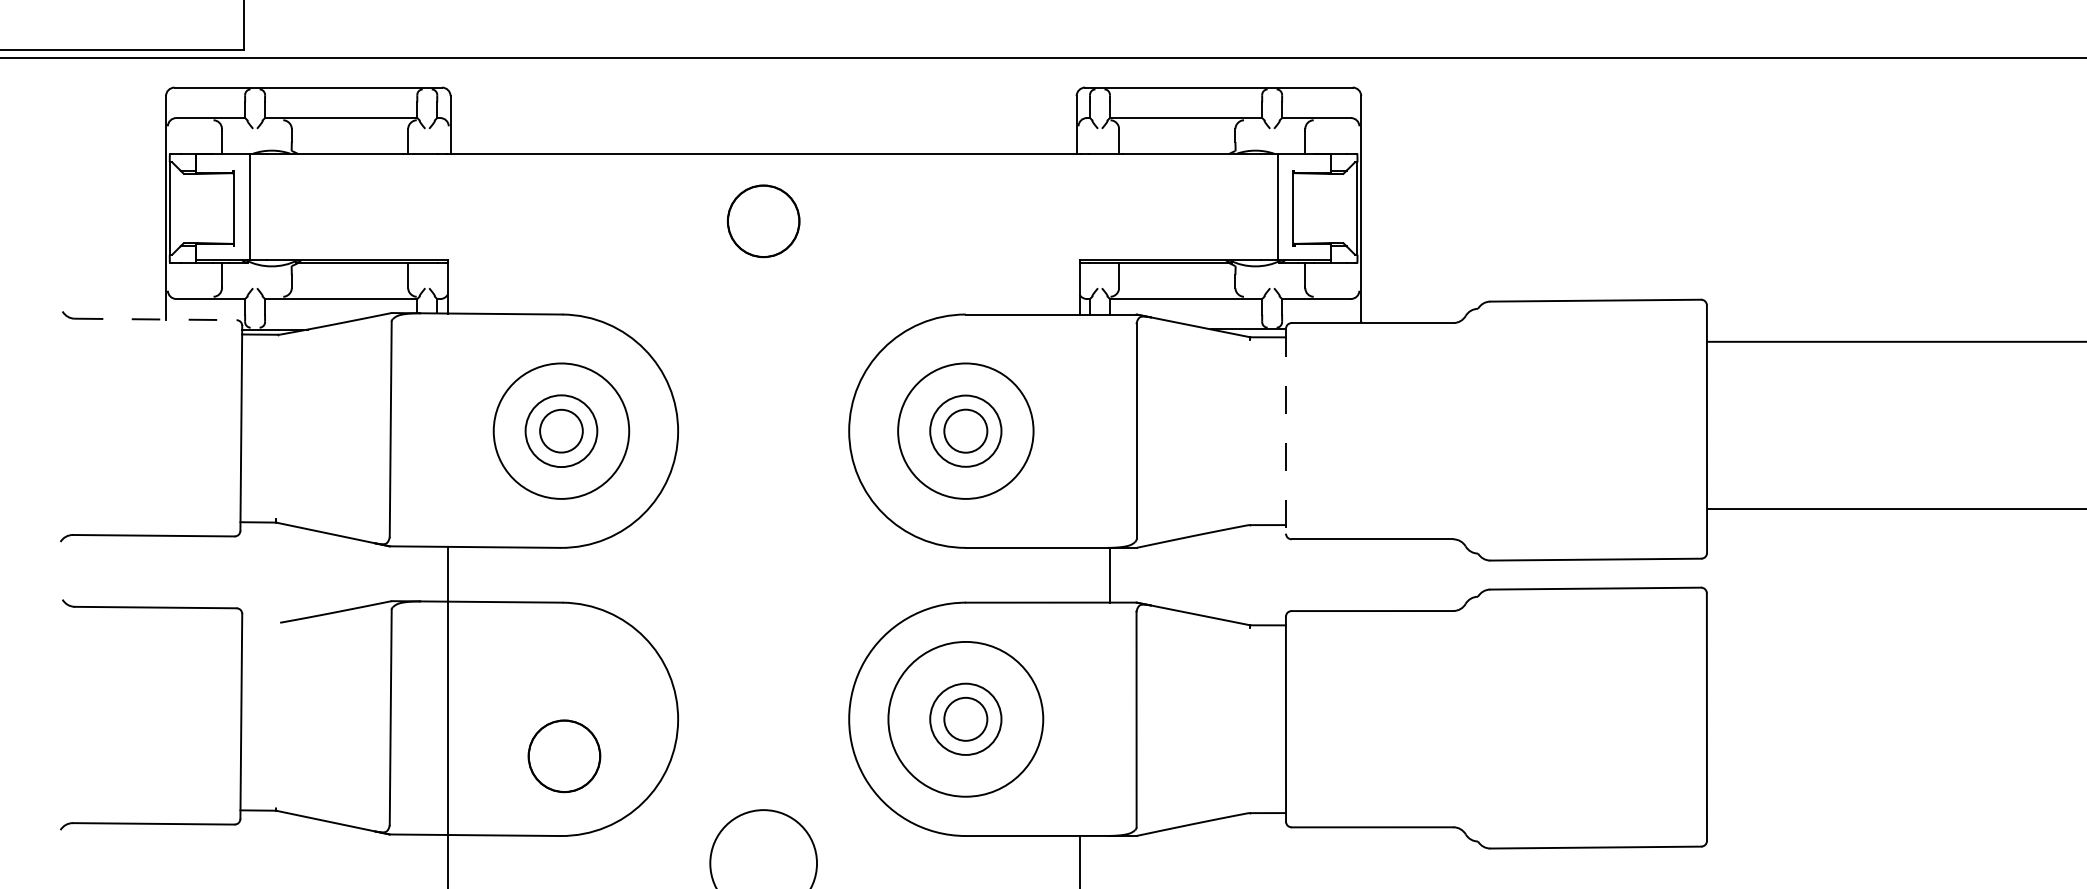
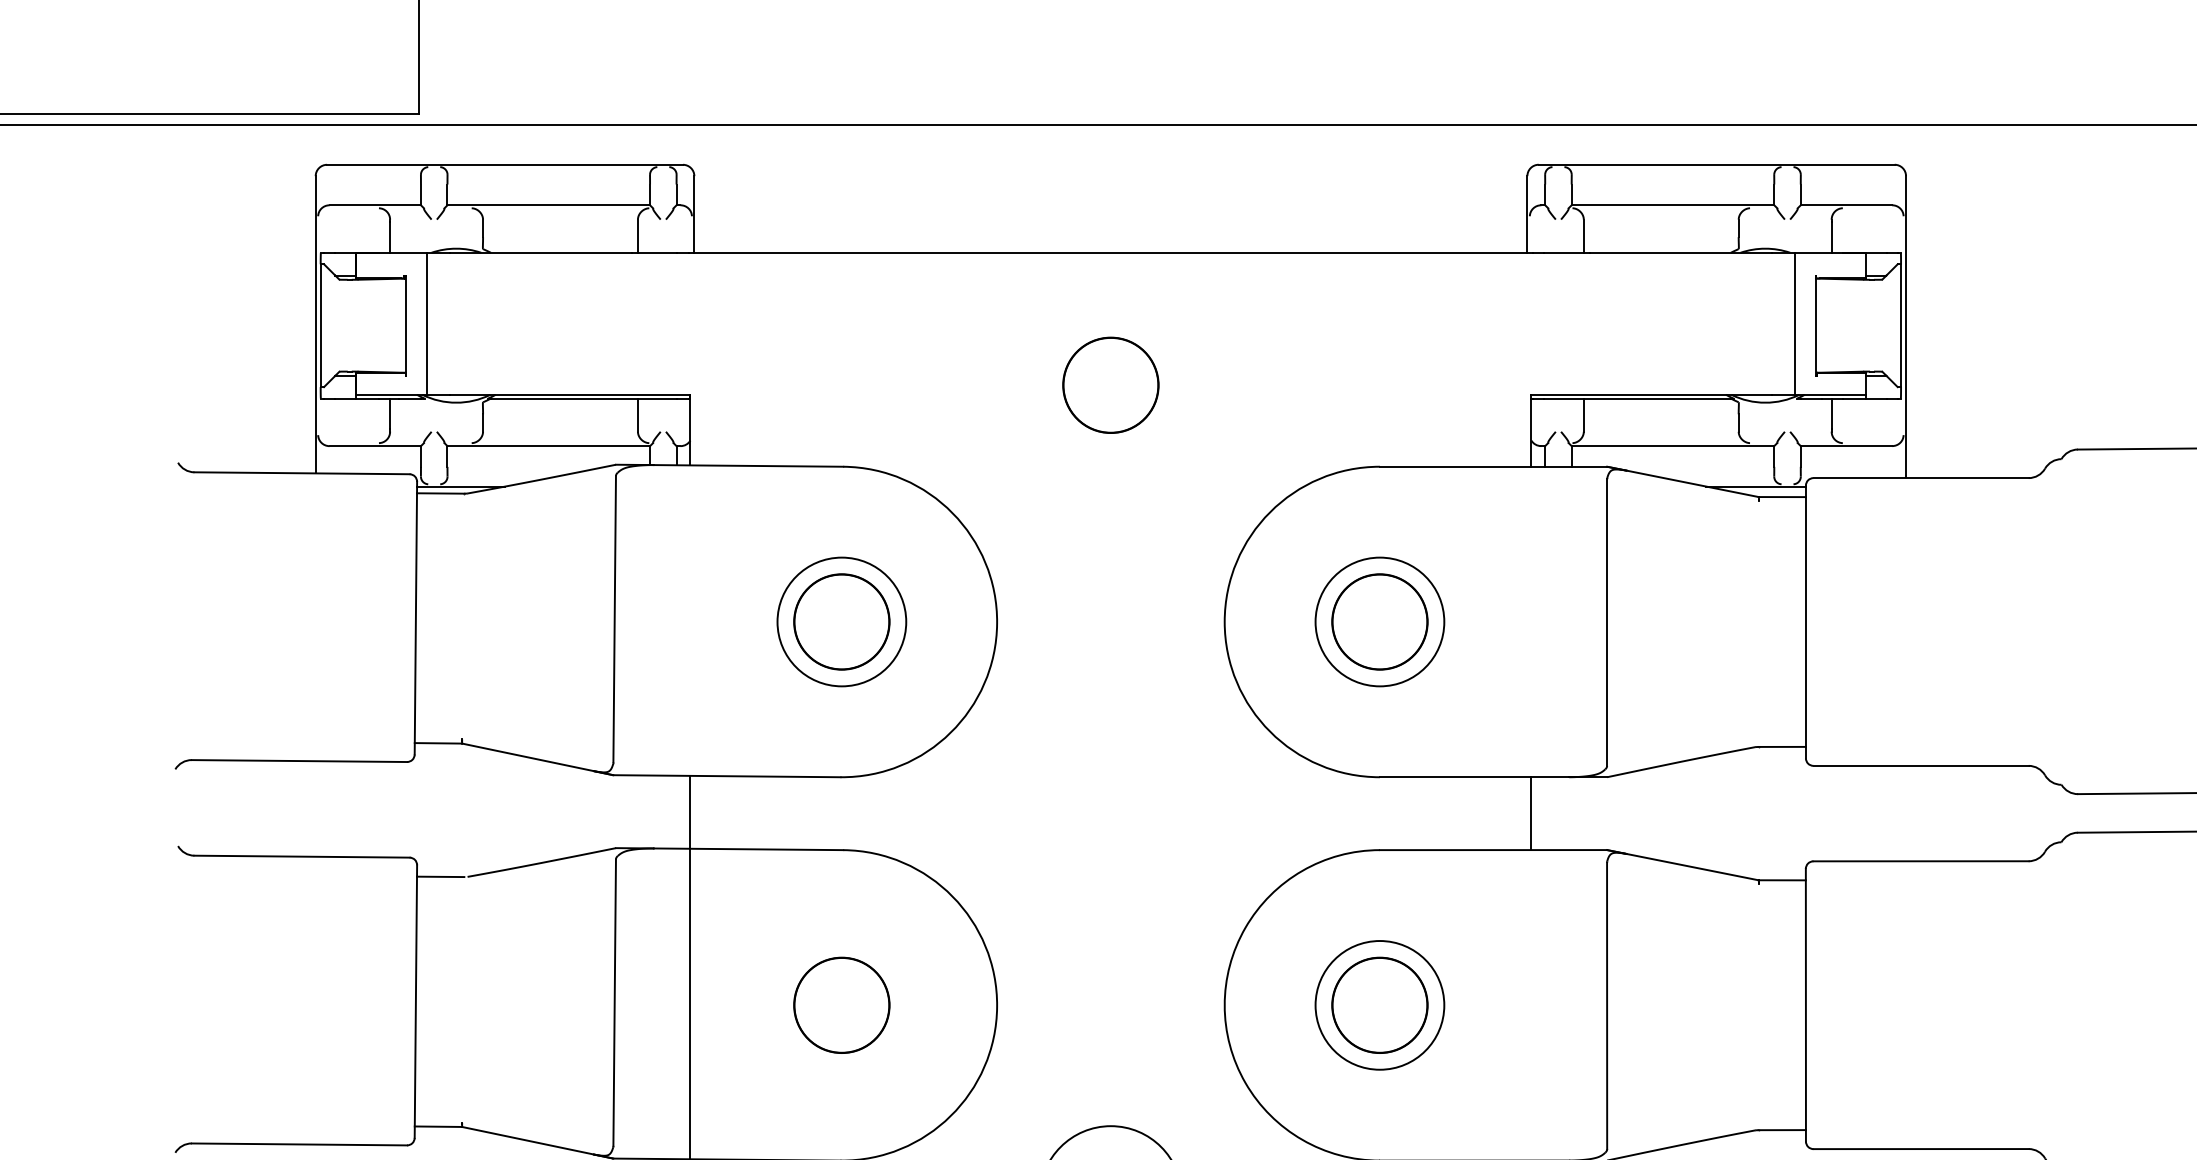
part: (763, 221) -> (1110, 385), moved
line: (155, 319) -> (301, 473), dashed -> solid
circle: (561, 430) -> (841, 621), size x0.71
circle: (561, 430) -> (841, 621), size x1.67
circle: (965, 430) -> (1379, 621), size x0.71
circle: (965, 431) -> (1379, 622), size x1.67
line: (1285, 431) -> (1805, 622), dashed -> solid
line: (1109, 574) -> (1531, 812), moved
line: (259, 622) -> (440, 876), added
circle: (965, 718) -> (1379, 1004), size x0.62
circle: (965, 719) -> (1379, 1005), size x1.67
part: (564, 756) -> (841, 1005), moved

